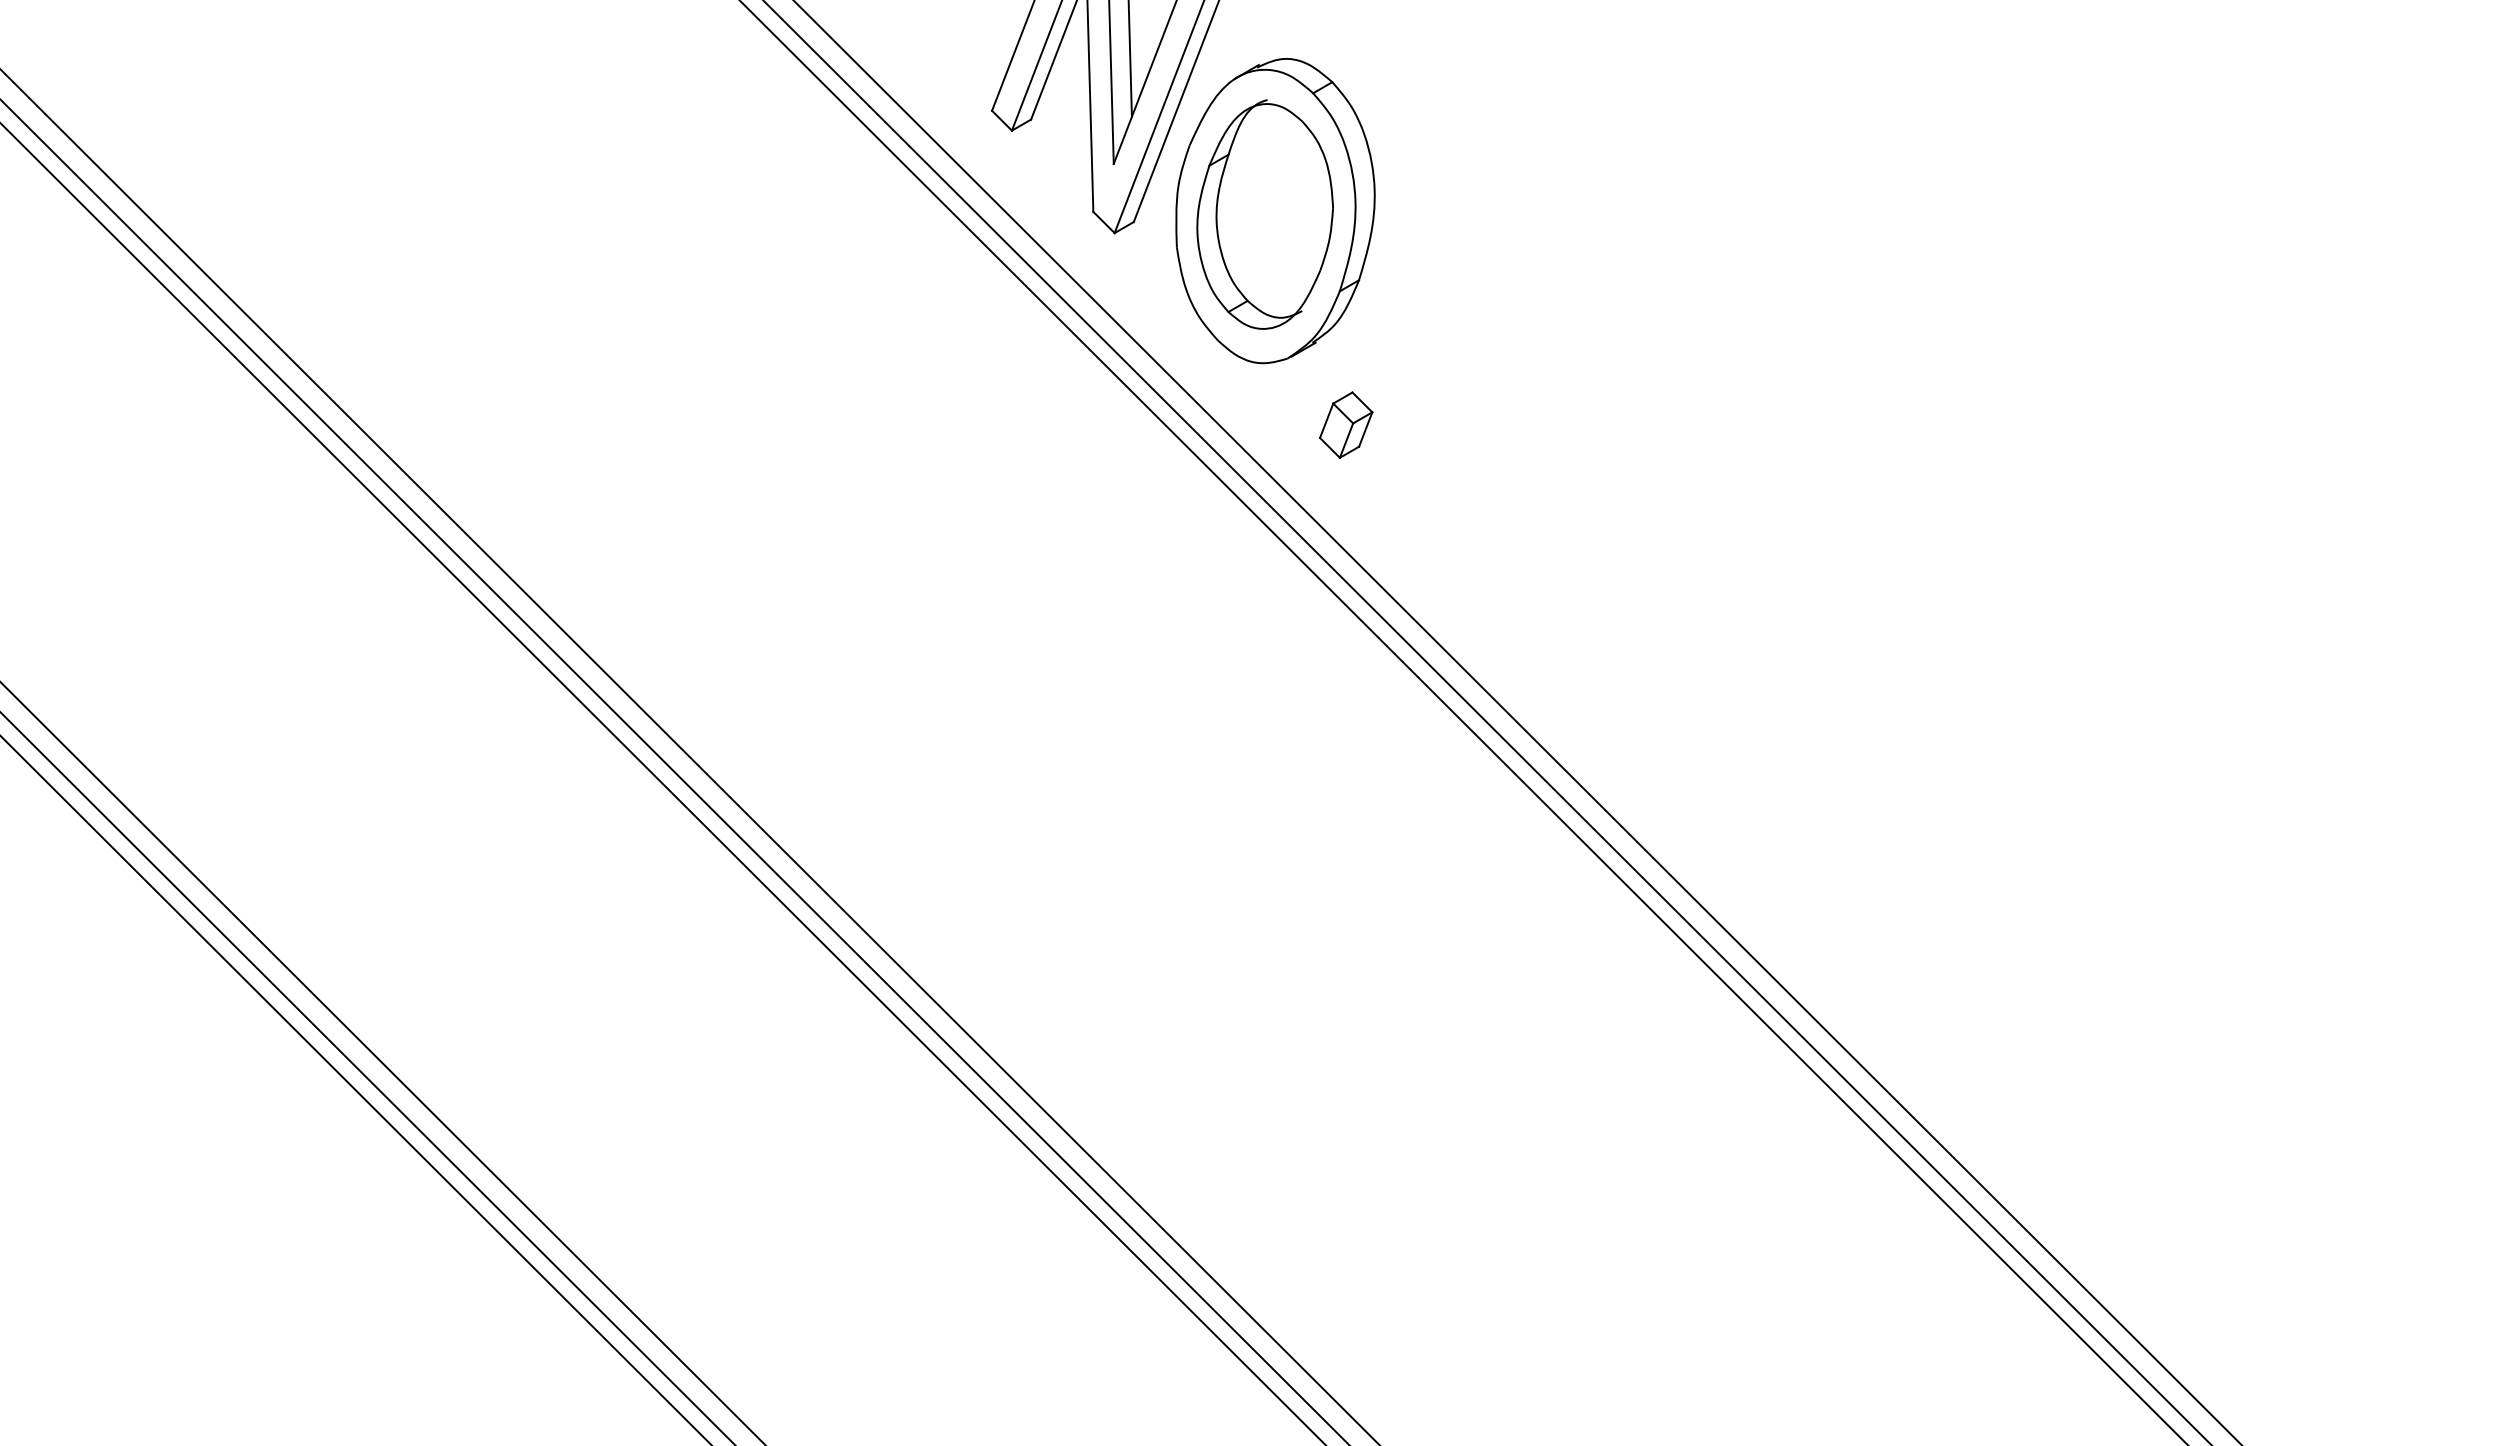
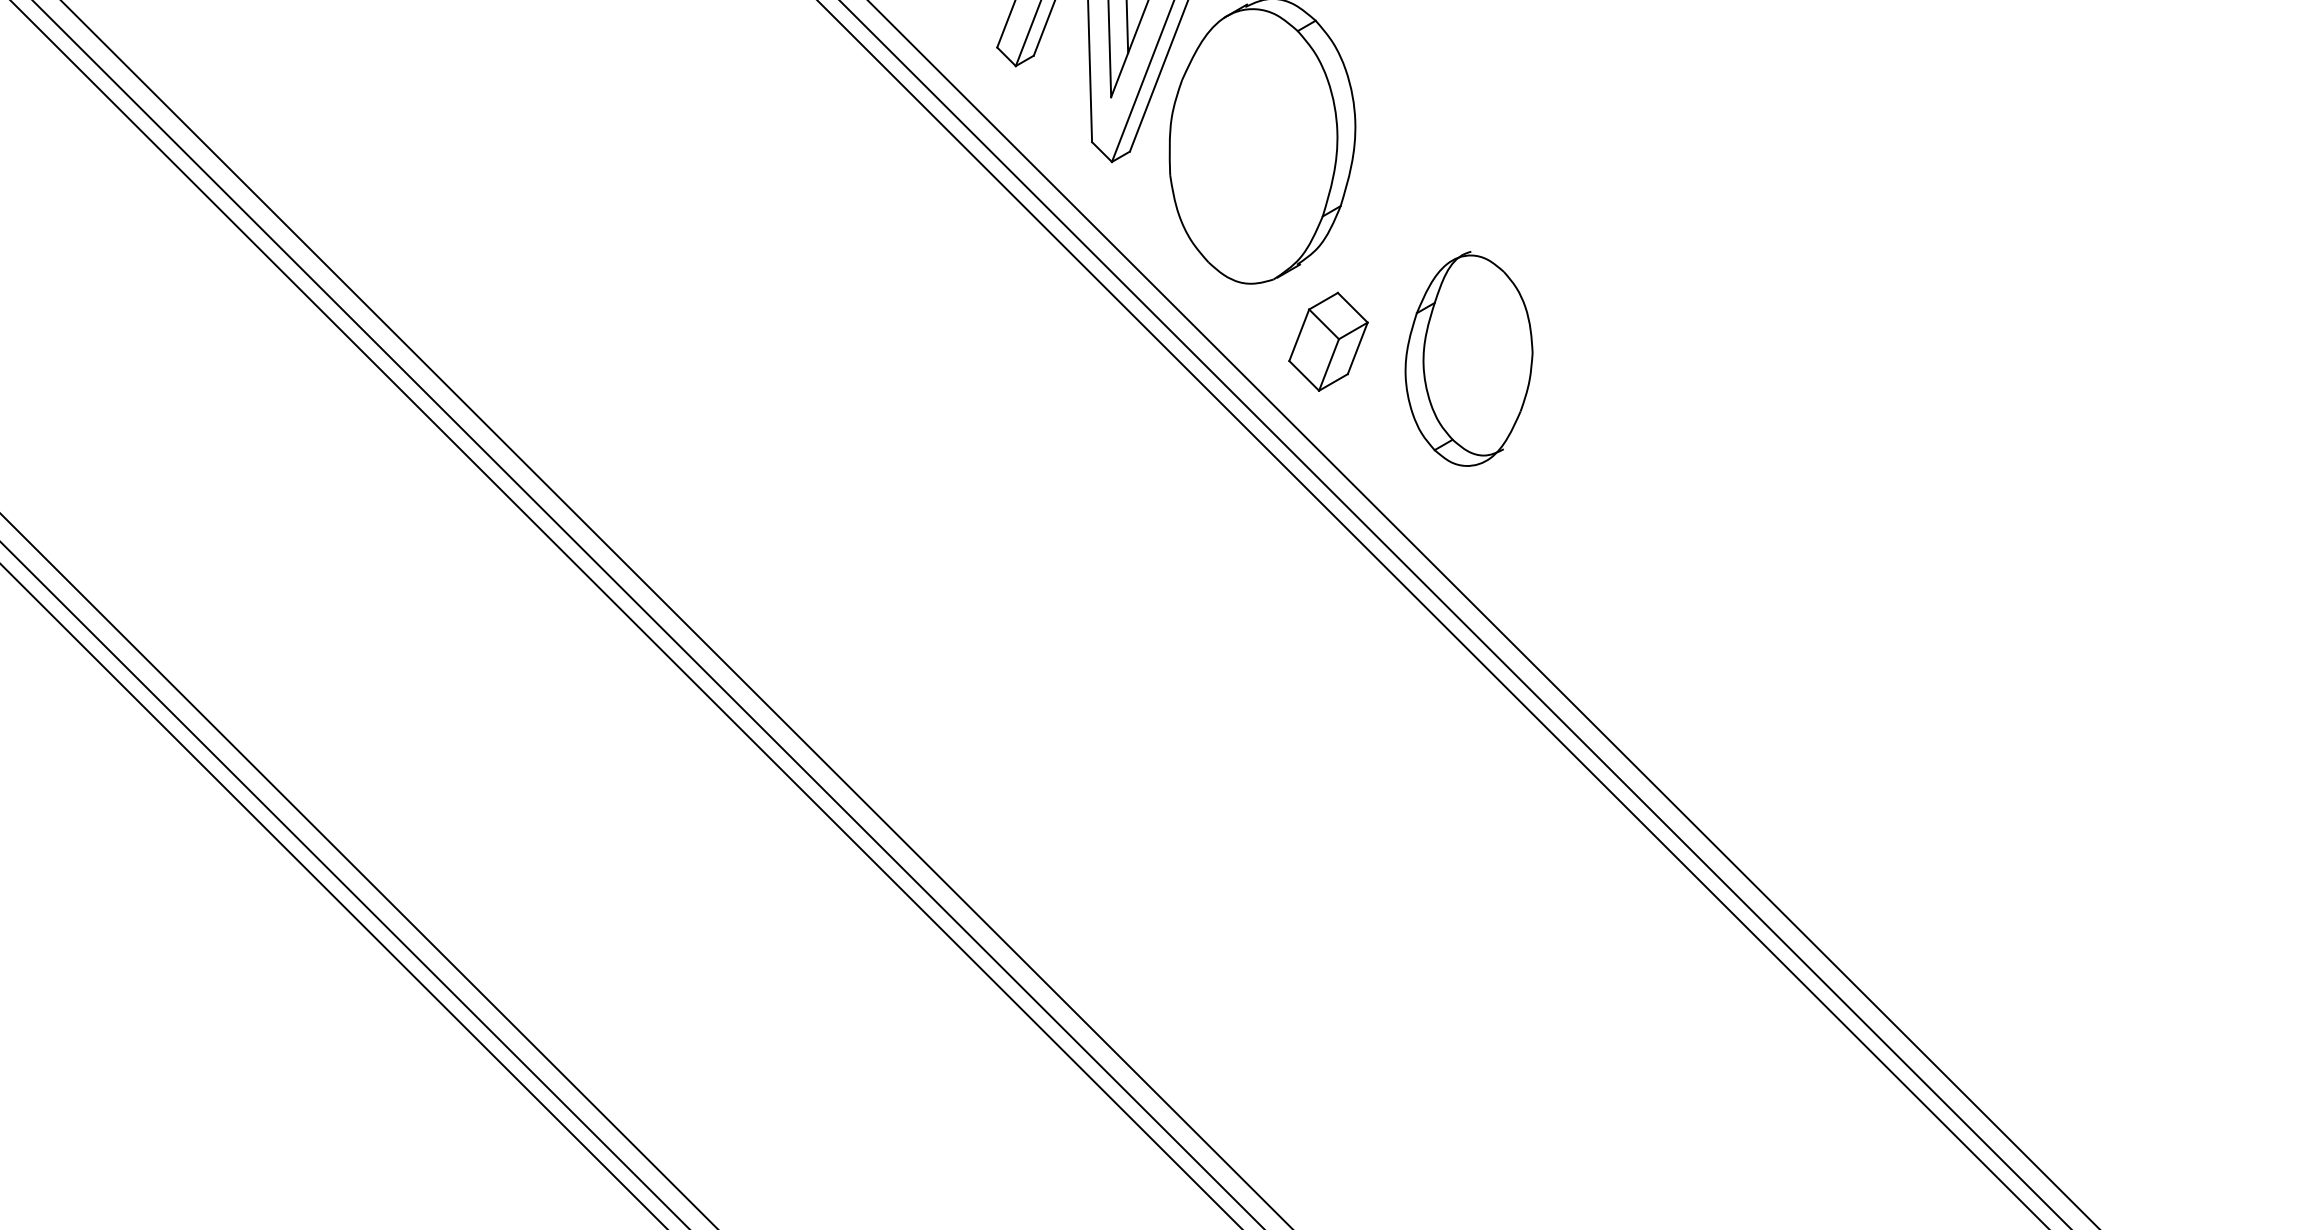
part: (1264, 214) -> (1468, 358), moved
part: (1346, 424) -> (1328, 341), size x1.6

